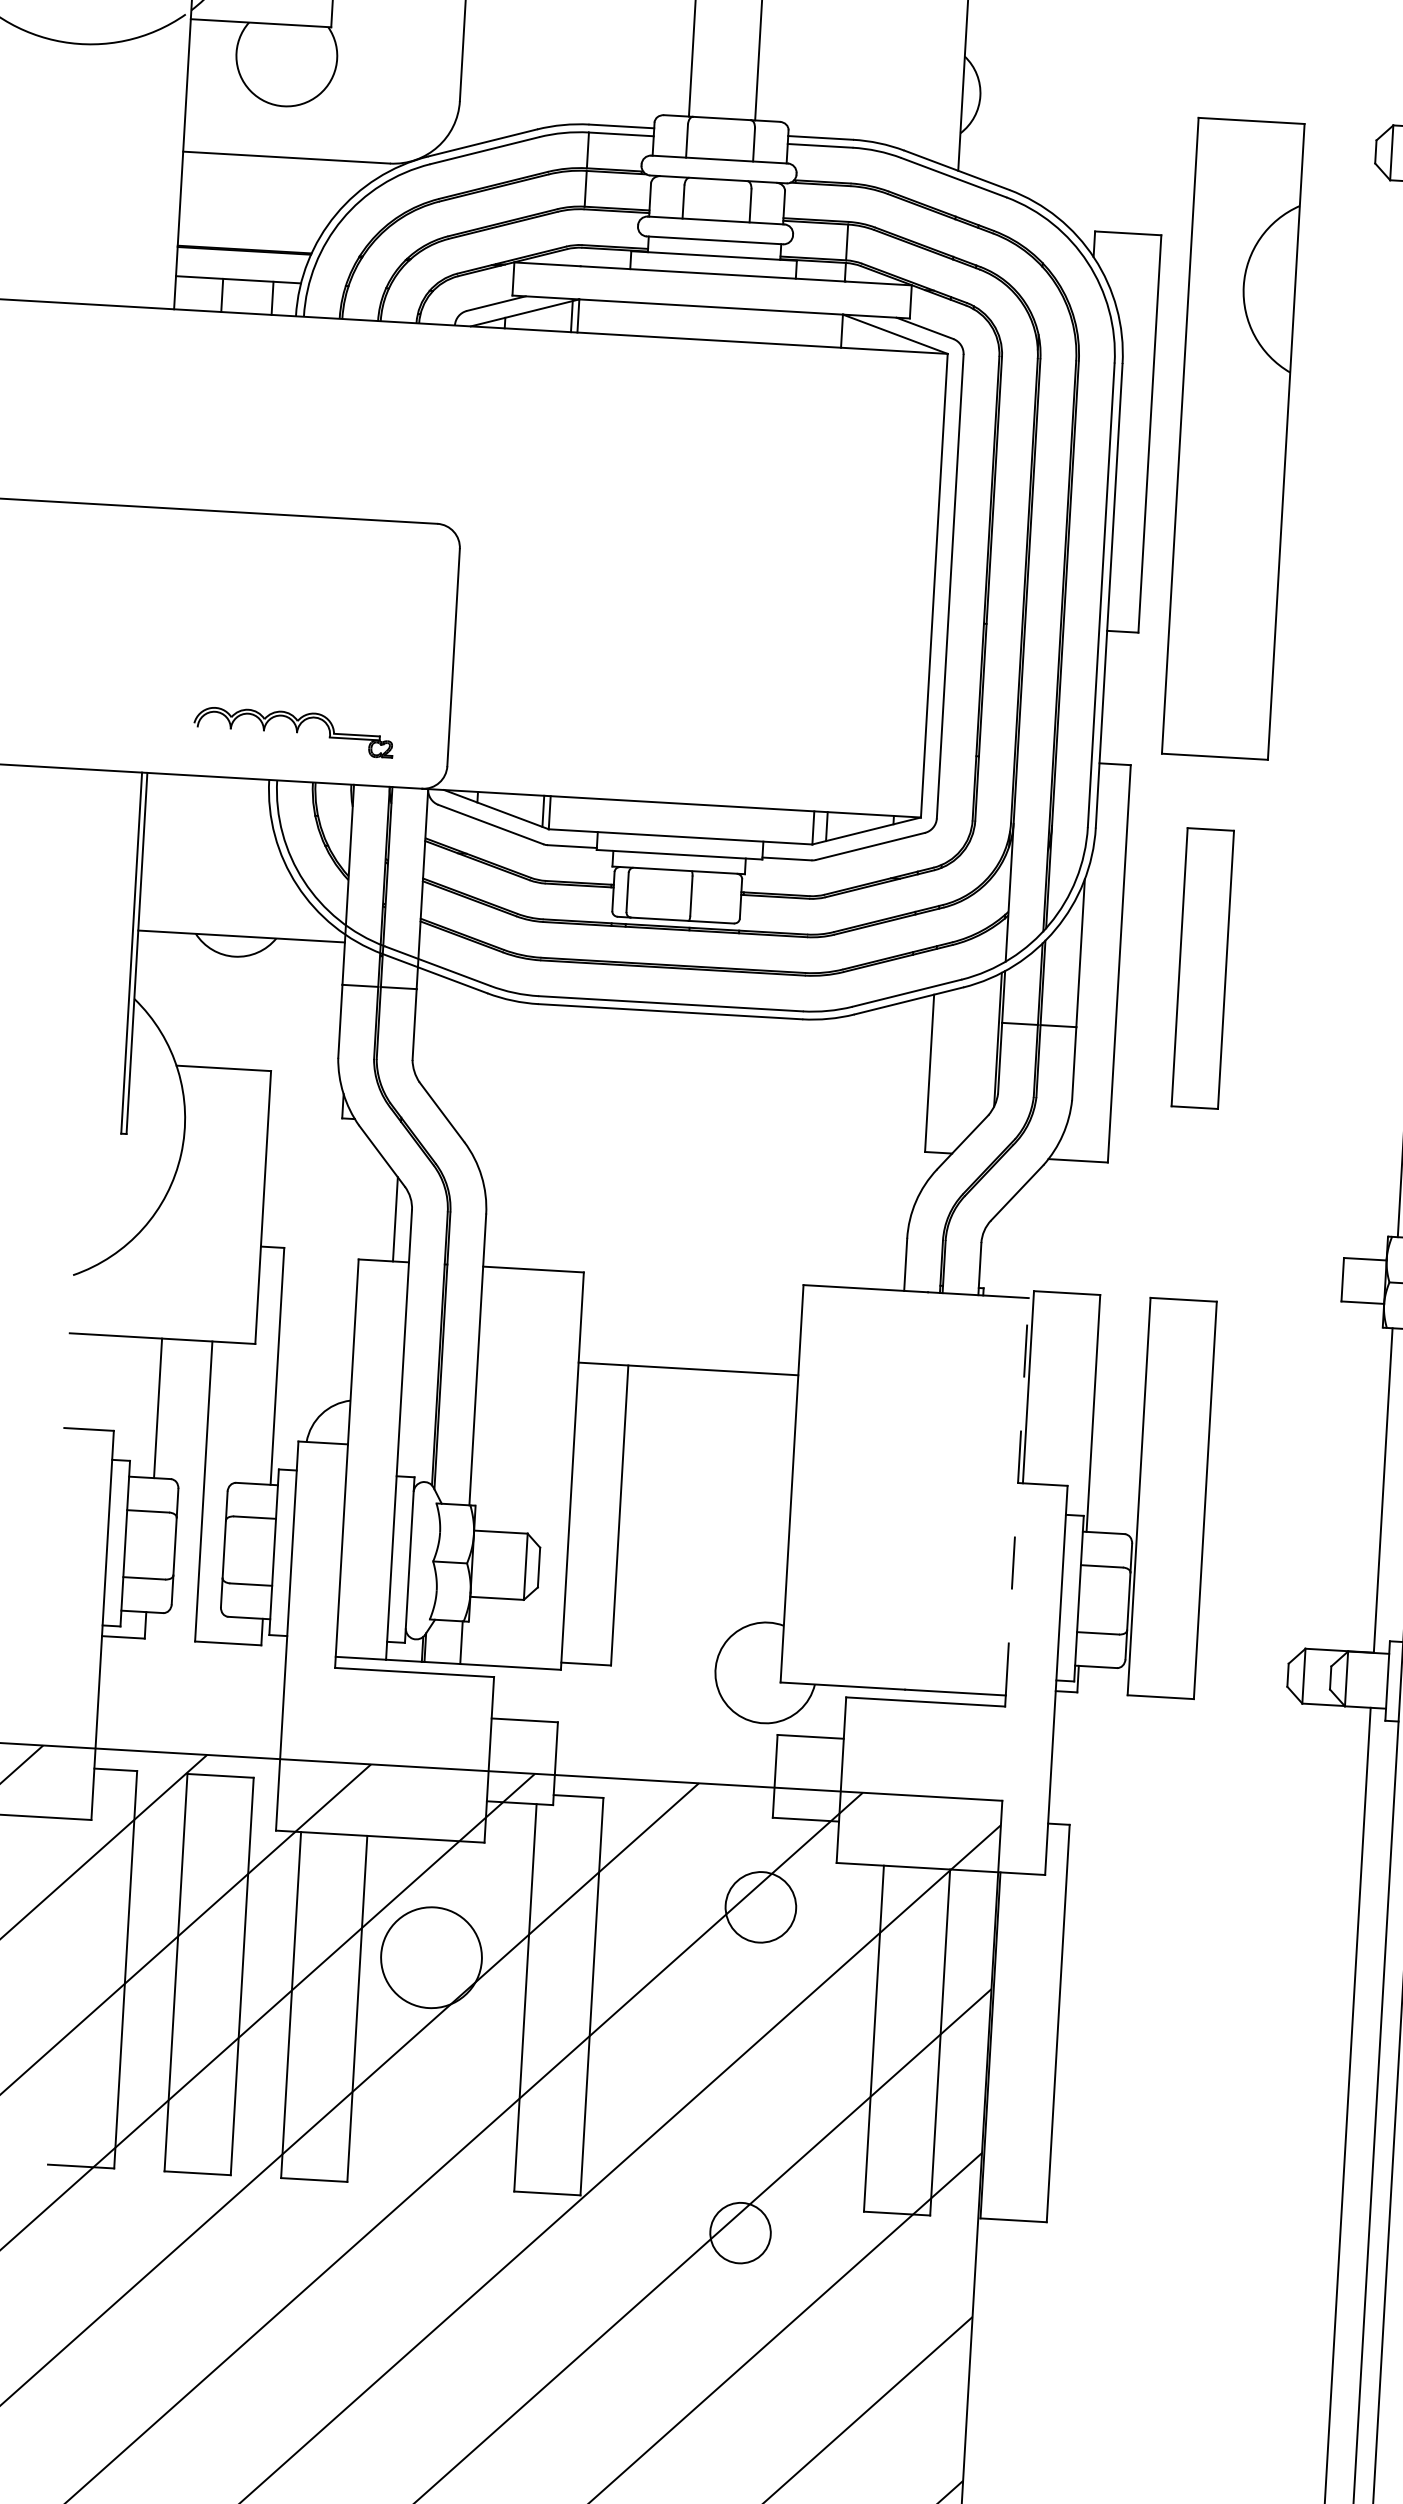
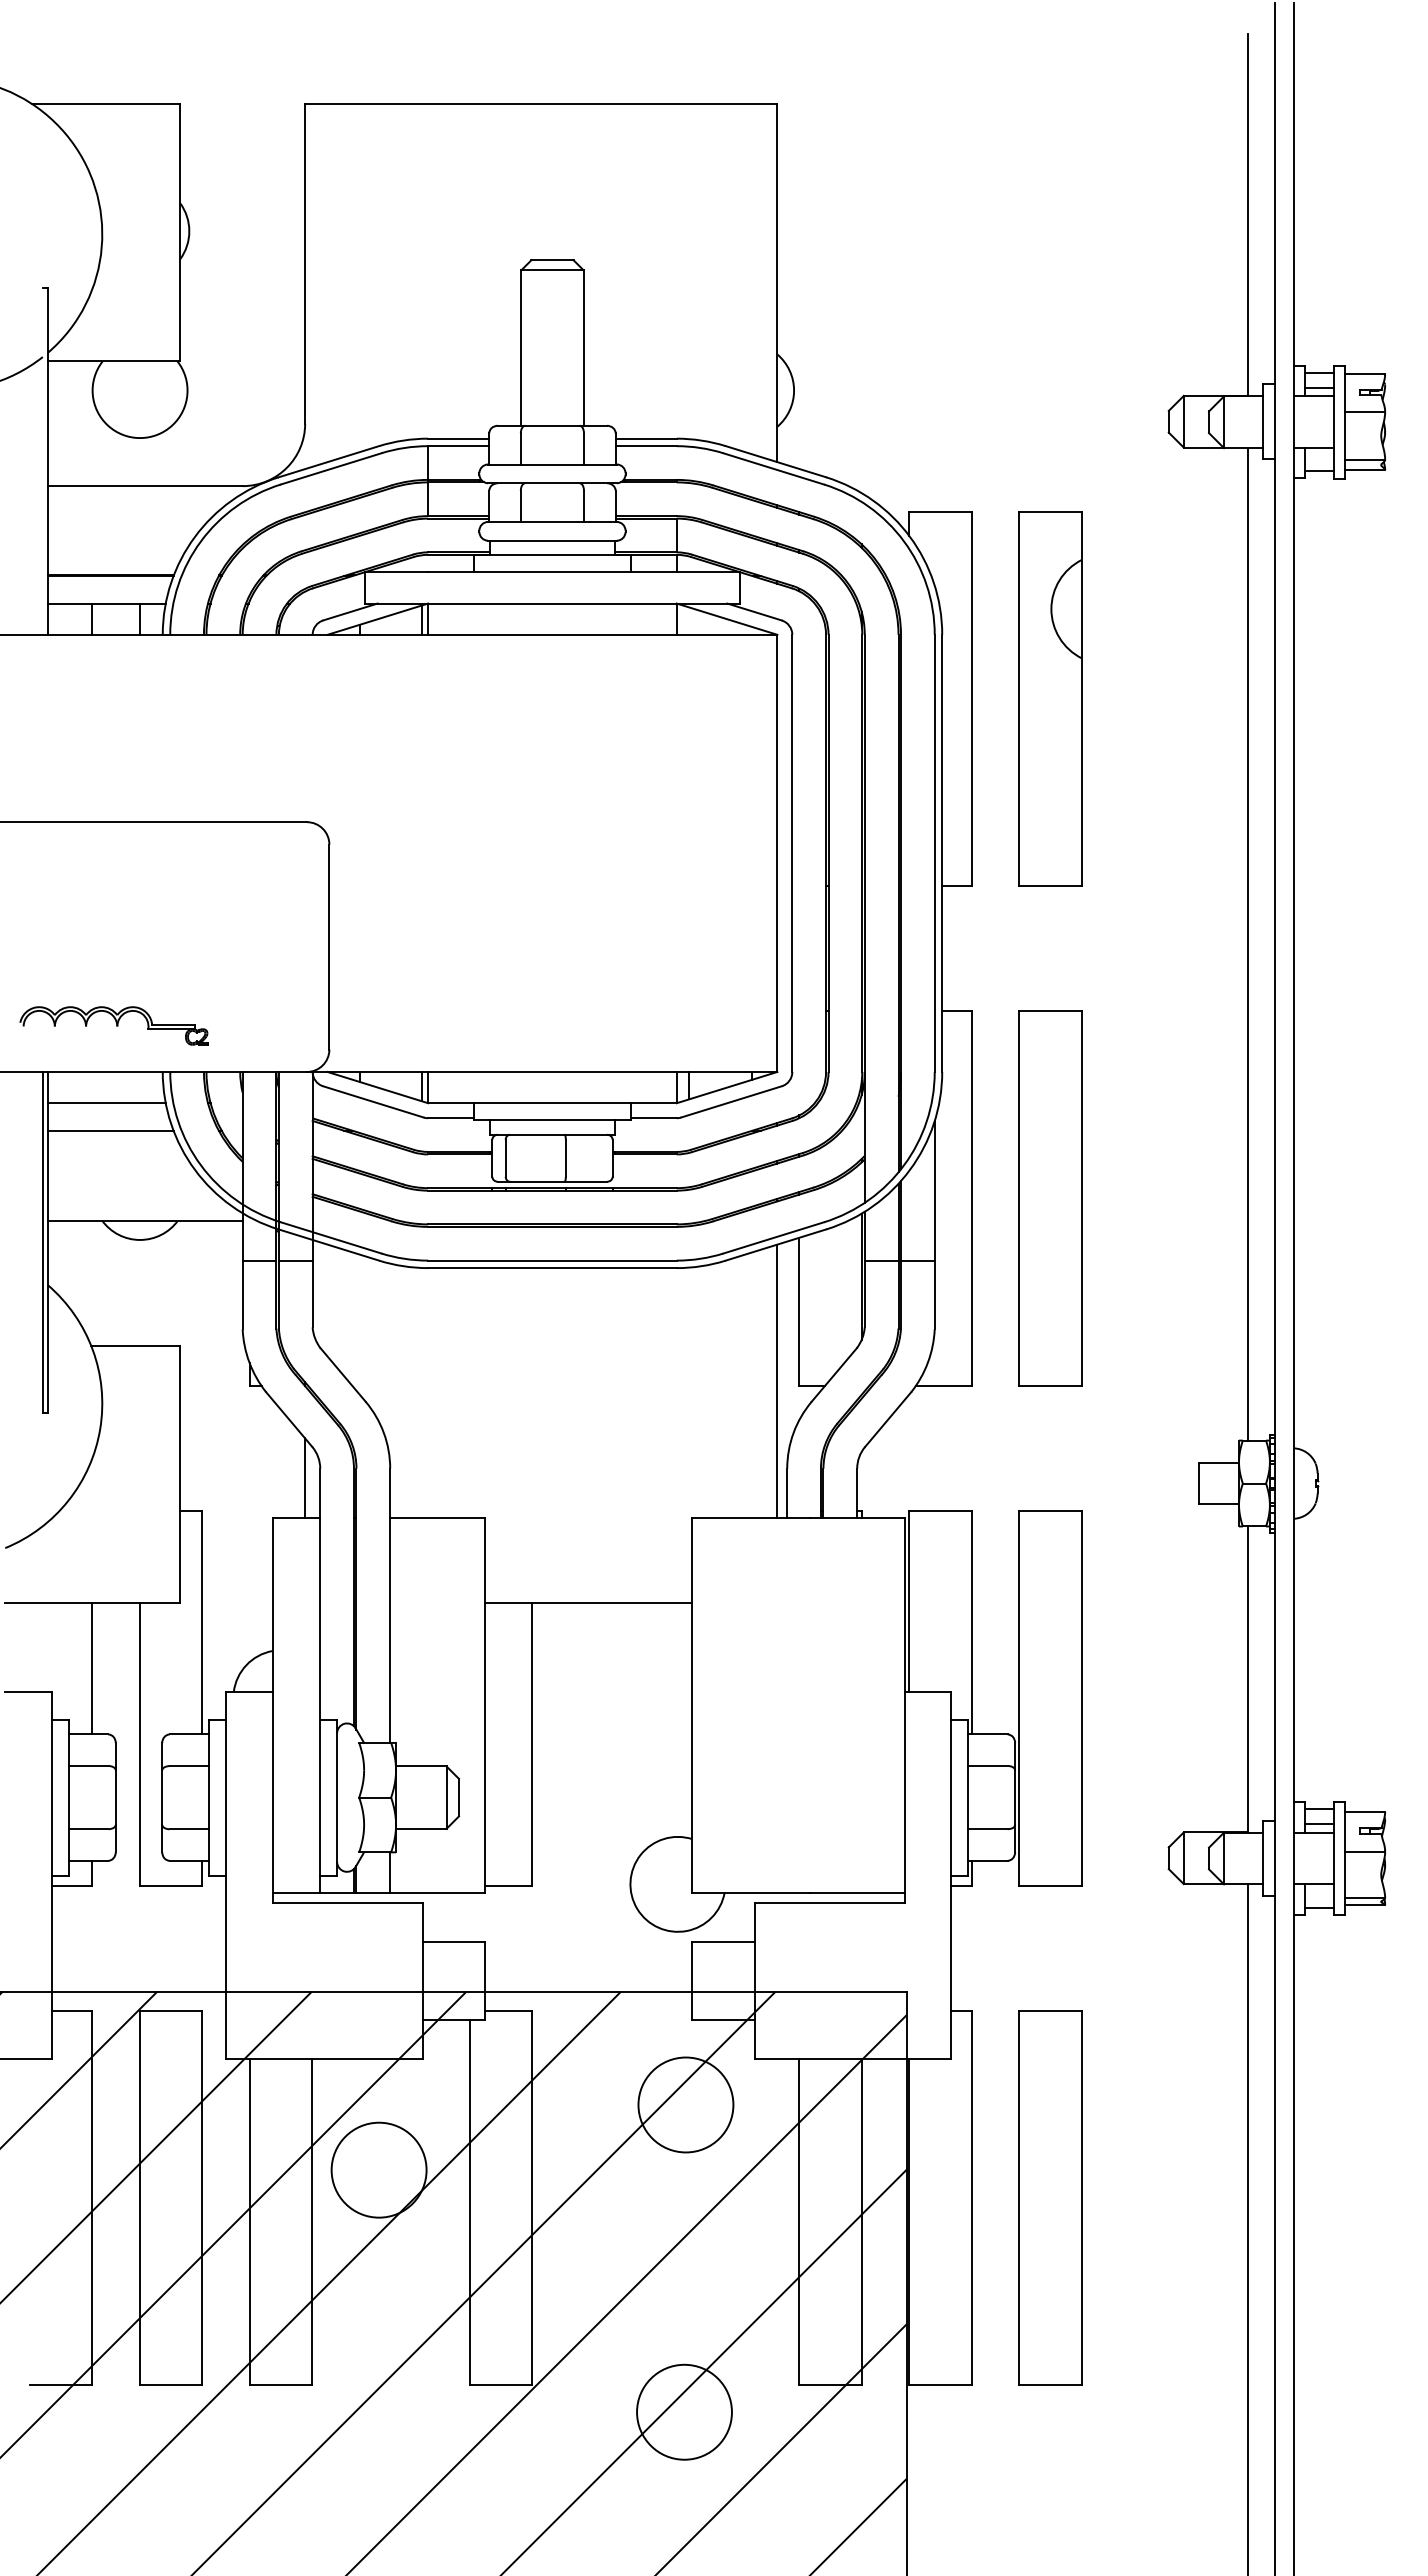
part: (1233, 438) -> (1050, 698), size x0.62
part: (293, 731) -> (113, 1025), moved
line: (207, 809) -> (106, 1103), added
line: (210, 838) -> (110, 1130), added
part: (1202, 968) -> (1050, 1198), size x1.43
line: (902, 1144) -> (777, 1380), added
line: (1017, 1496) -> (904, 1704), dashed -> solid
circle: (760, 1906) -> (685, 2104), size x1.43
part: (1141, 2027) -> (1050, 2197), added
circle: (740, 2232) -> (684, 2411), size x1.67

